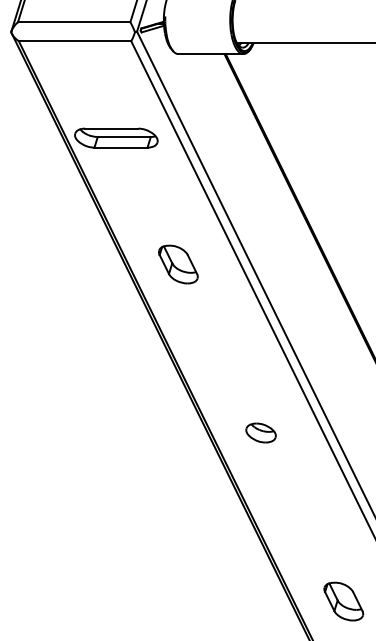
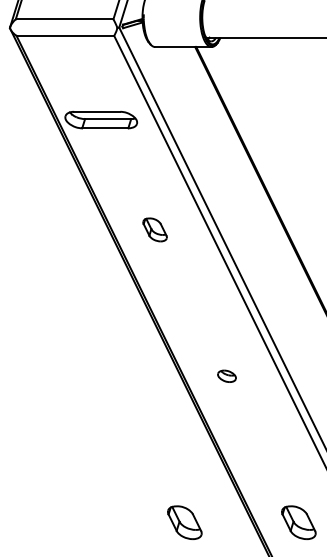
part: (177, 264) -> (154, 229), size x0.7
part: (260, 433) -> (226, 376), size x0.7
part: (212, 601) -> (184, 522), added

